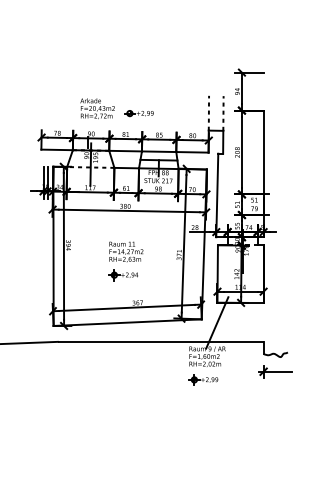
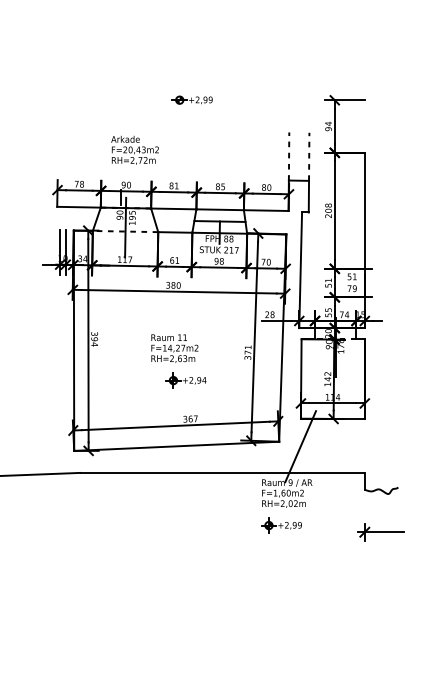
part: (138, 113) -> (191, 100), moved
part: (122, 275) -> (184, 381), moved
part: (275, 371) -> (381, 531), moved

